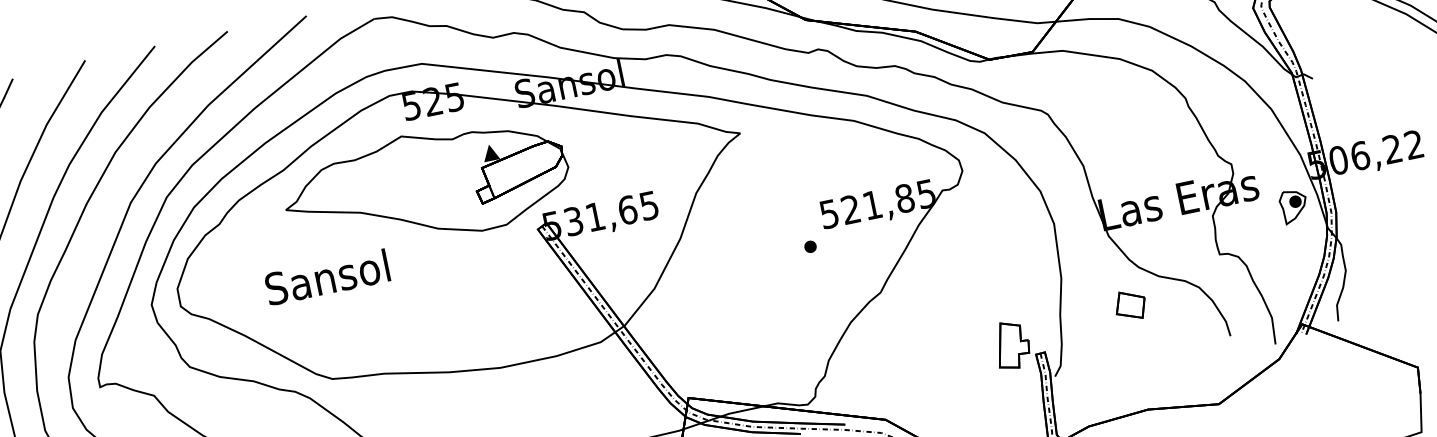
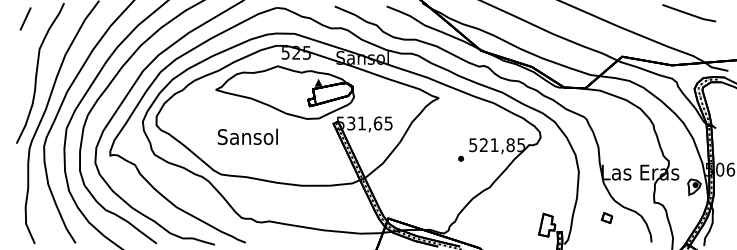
text: (326, 276) -> (247, 136), moved
part: (1128, 304) -> (606, 217), size x0.7

